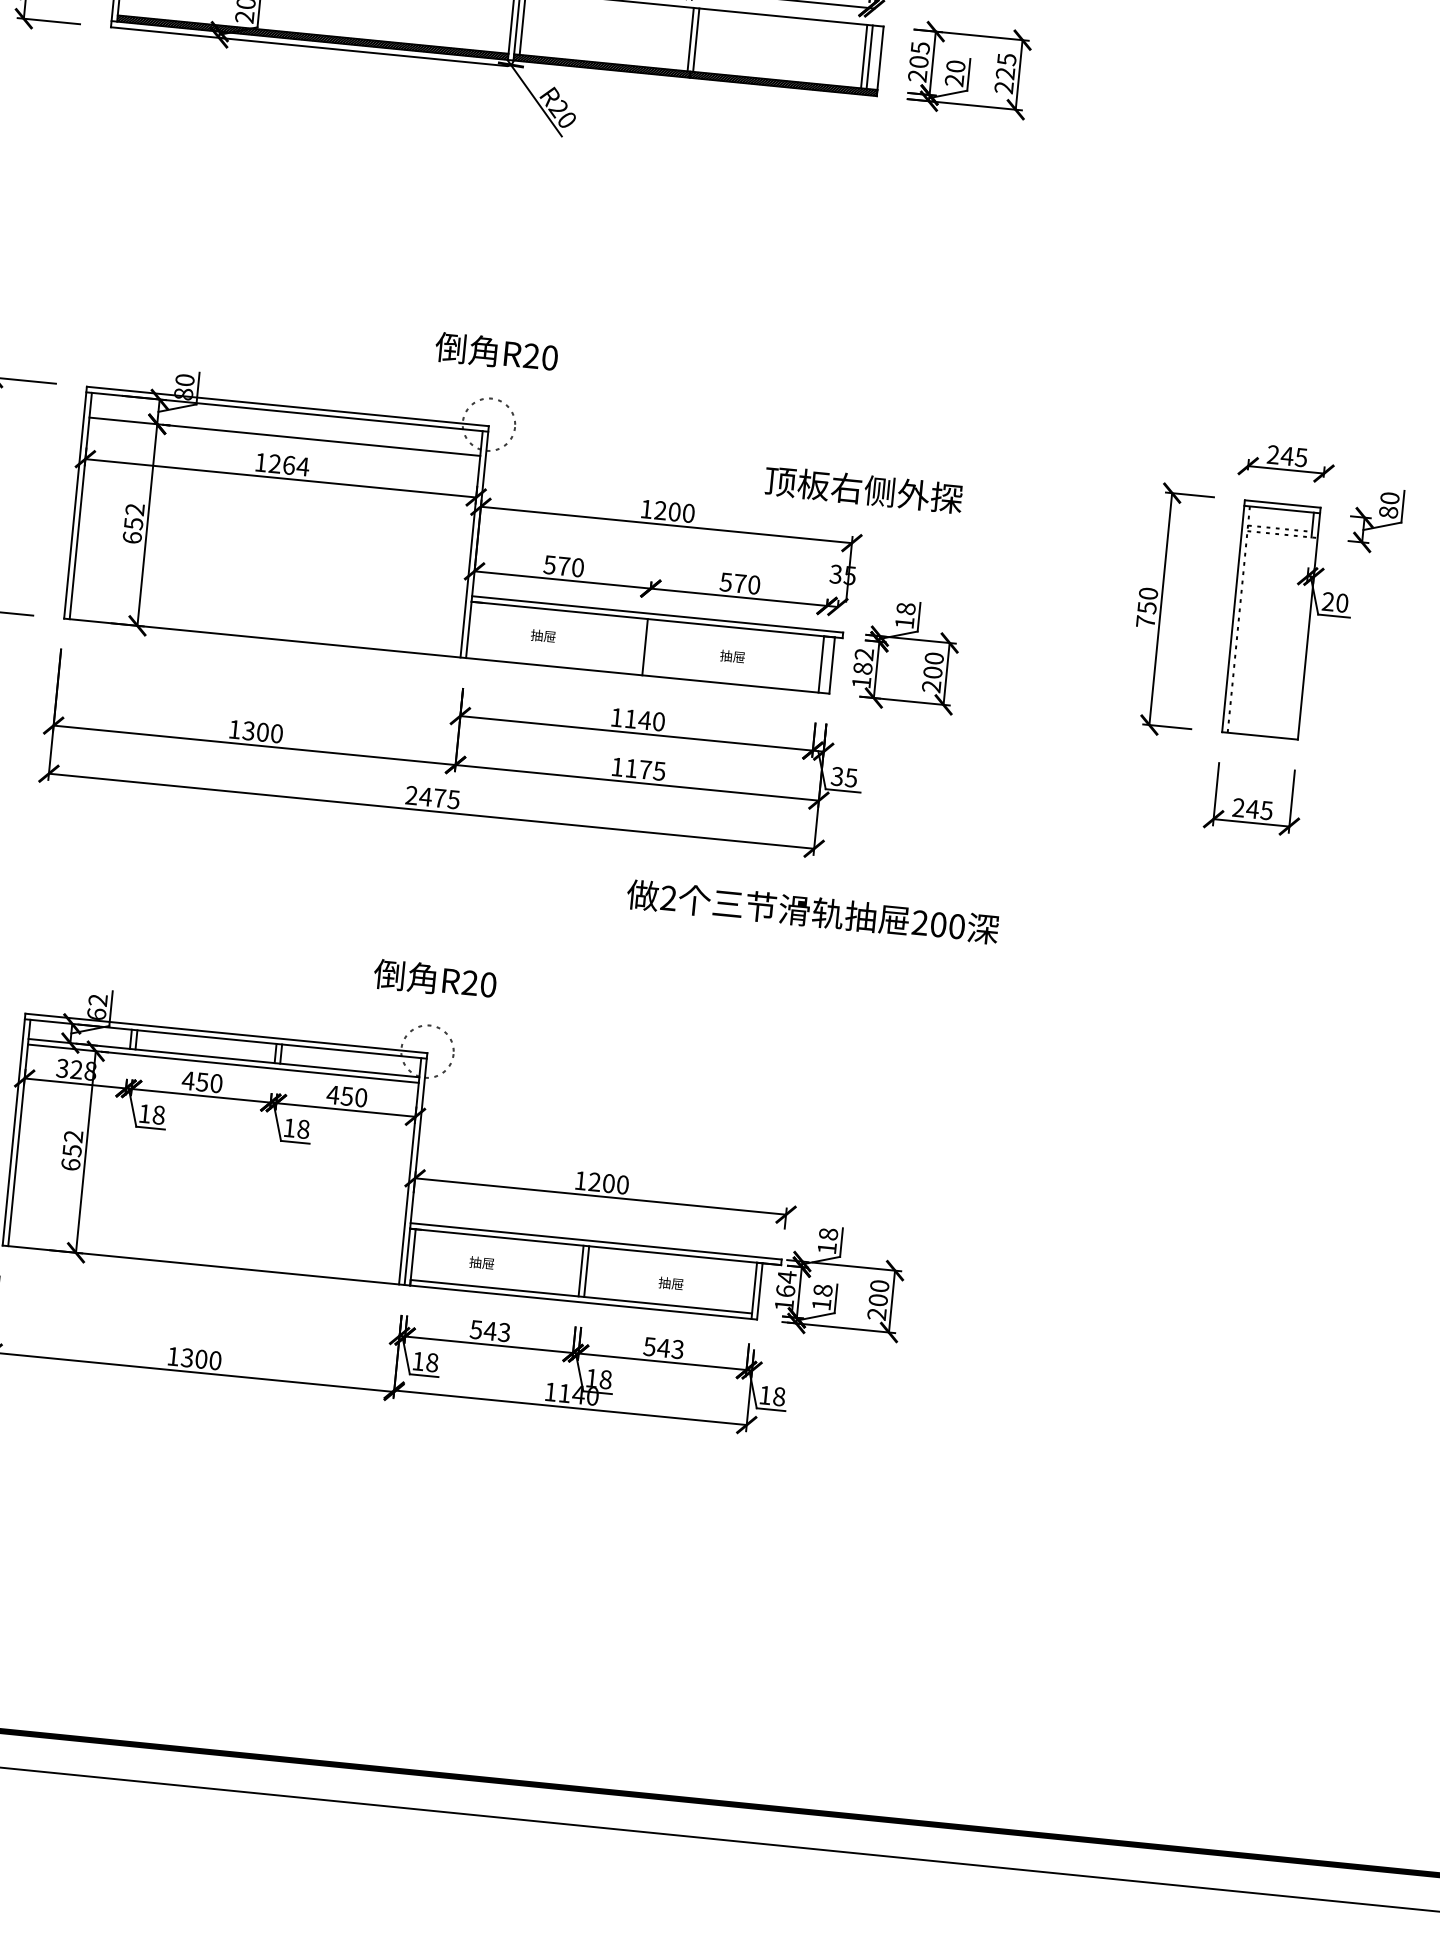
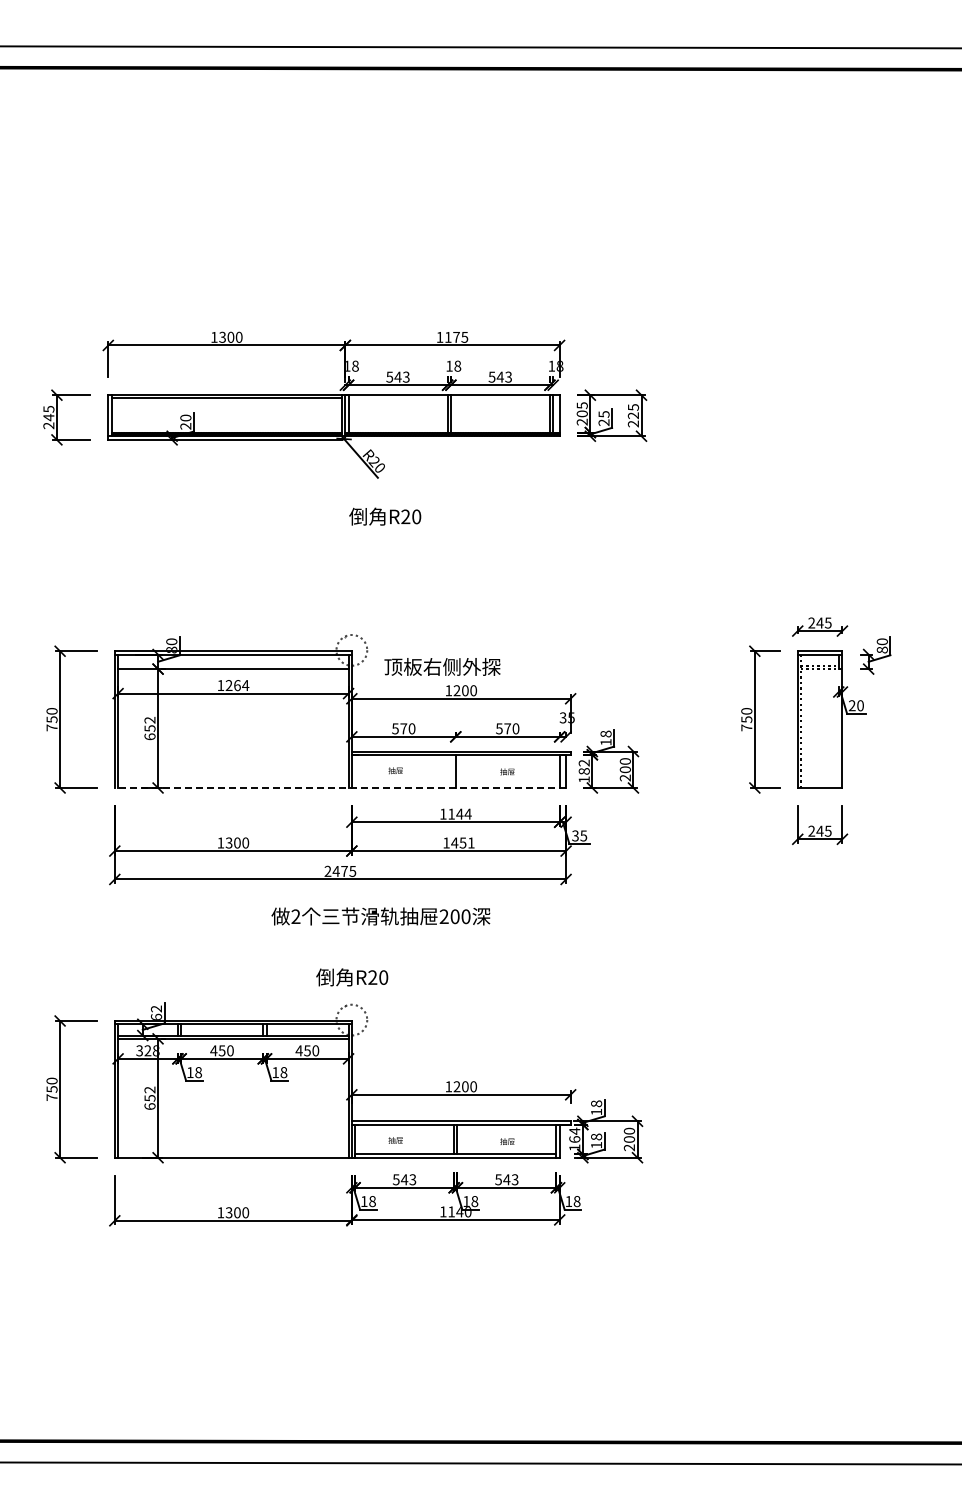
text: (954, 66) -> (603, 414), 20 -> 25
text: (497, 352) -> (385, 516), moved
text: (863, 489) -> (442, 666), moved
line: (446, 657) -> (340, 788), solid -> dashed
text: (657, 720) -> (467, 813), 1140 -> 1144
text: (644, 768) -> (462, 842), 1175 -> 1451
text: (812, 911) -> (380, 916), moved

